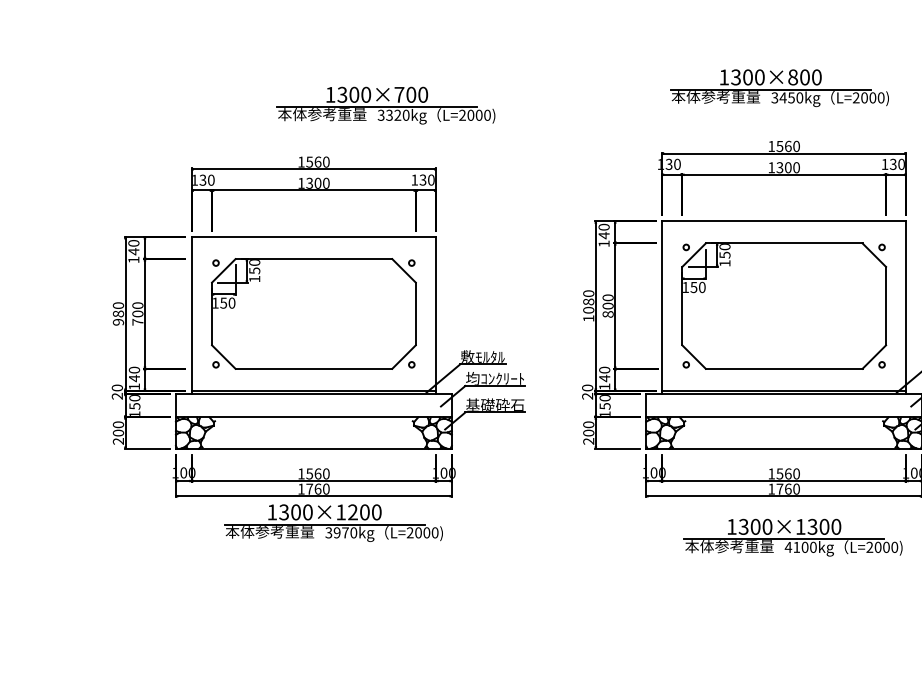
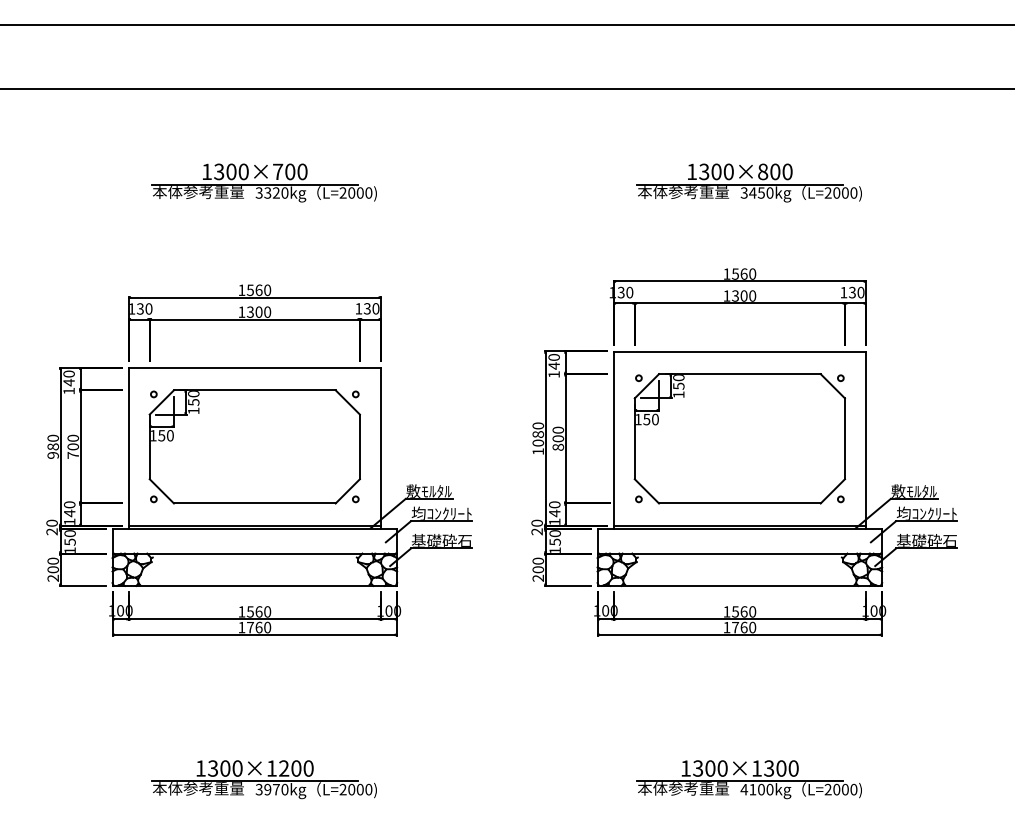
part: (778, 87) -> (748, 182), moved
part: (385, 105) -> (263, 182), moved
part: (332, 522) -> (263, 779), moved
part: (792, 537) -> (748, 779), moved

